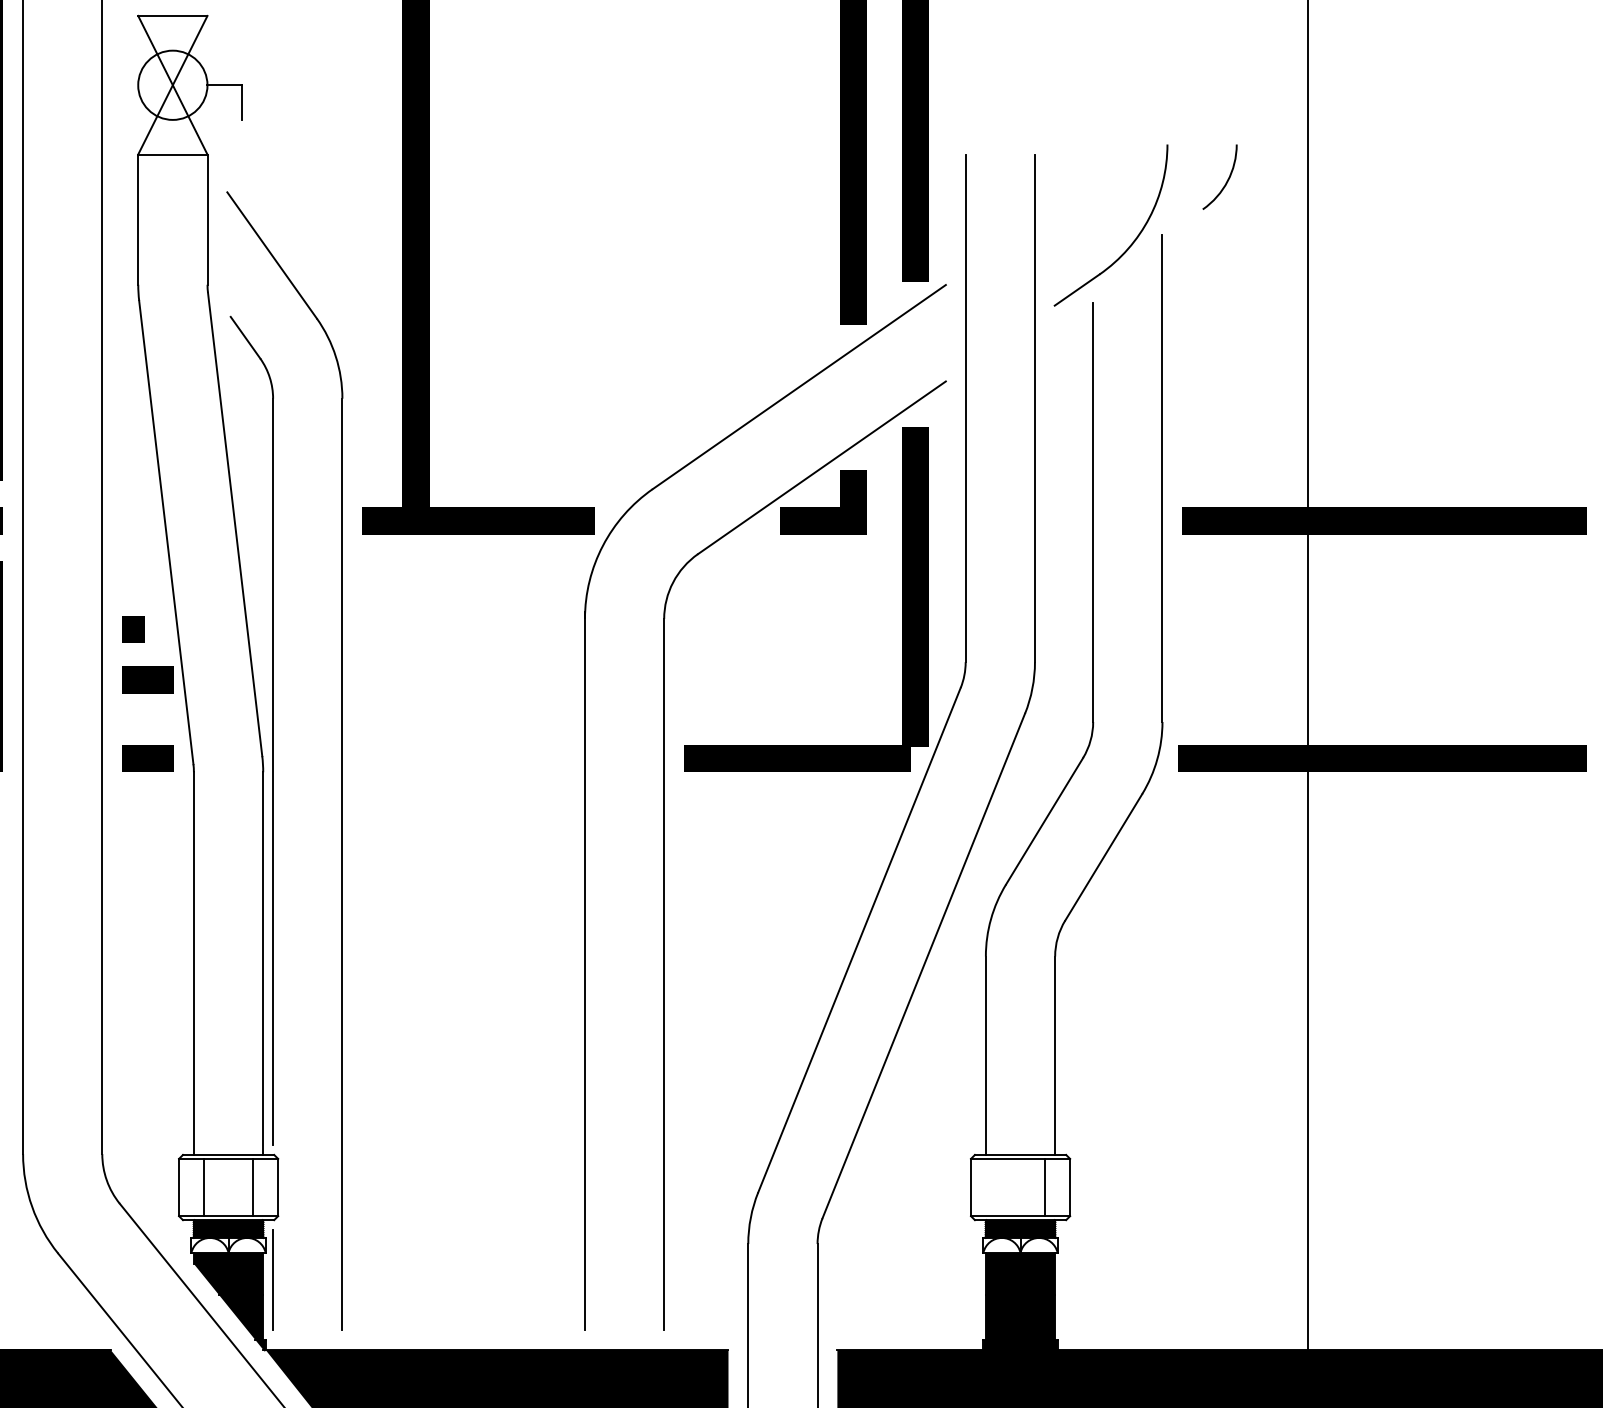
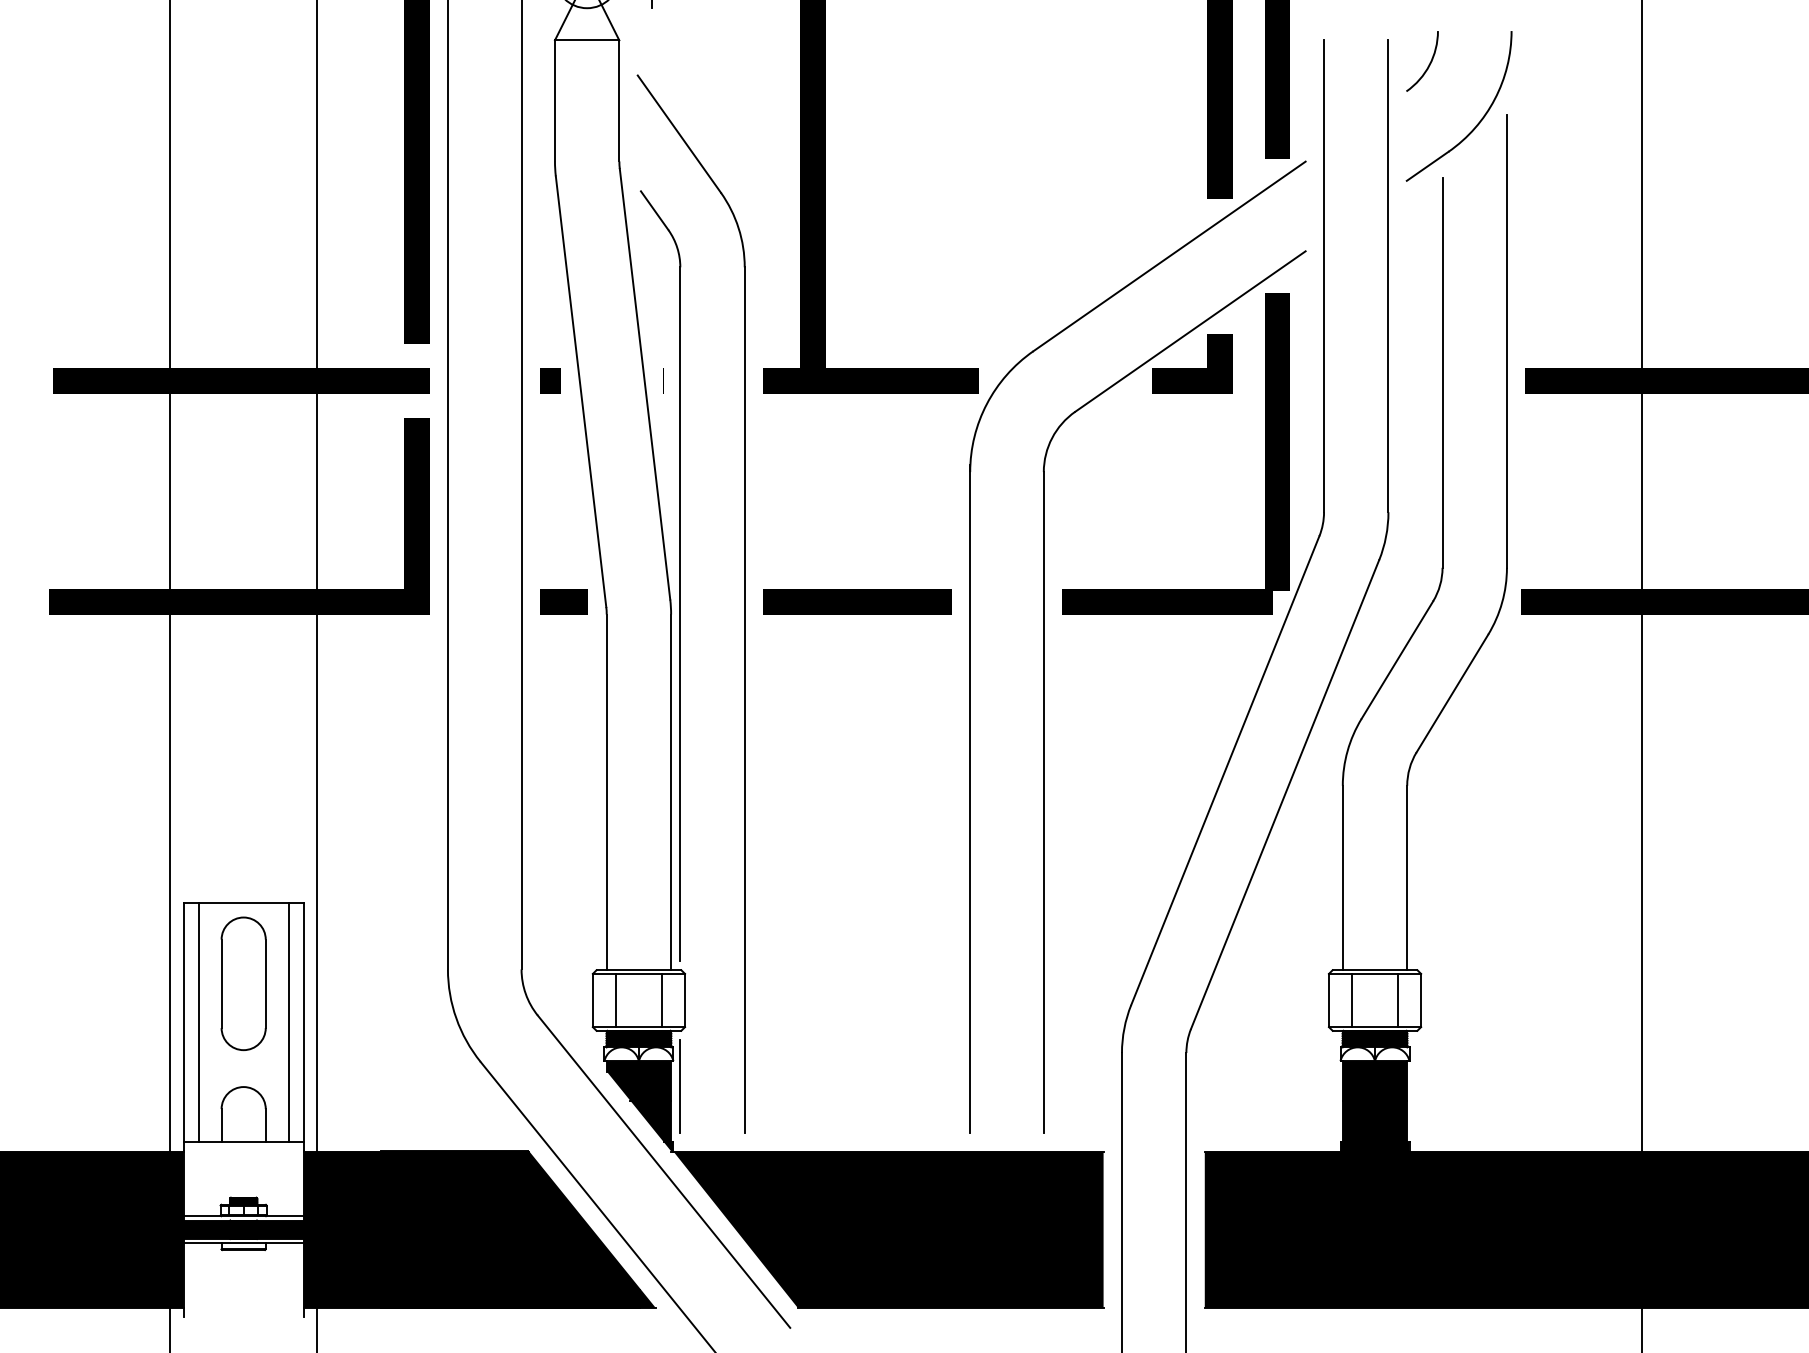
arc: (1226, 180) -> (1428, 64), moved
line: (133, 629) -> (550, 380), moved
line: (147, 679) -> (563, 528), removed
line: (463, 758) -> (857, 601), added
line: (996, 1187) -> (1352, 1000), added

